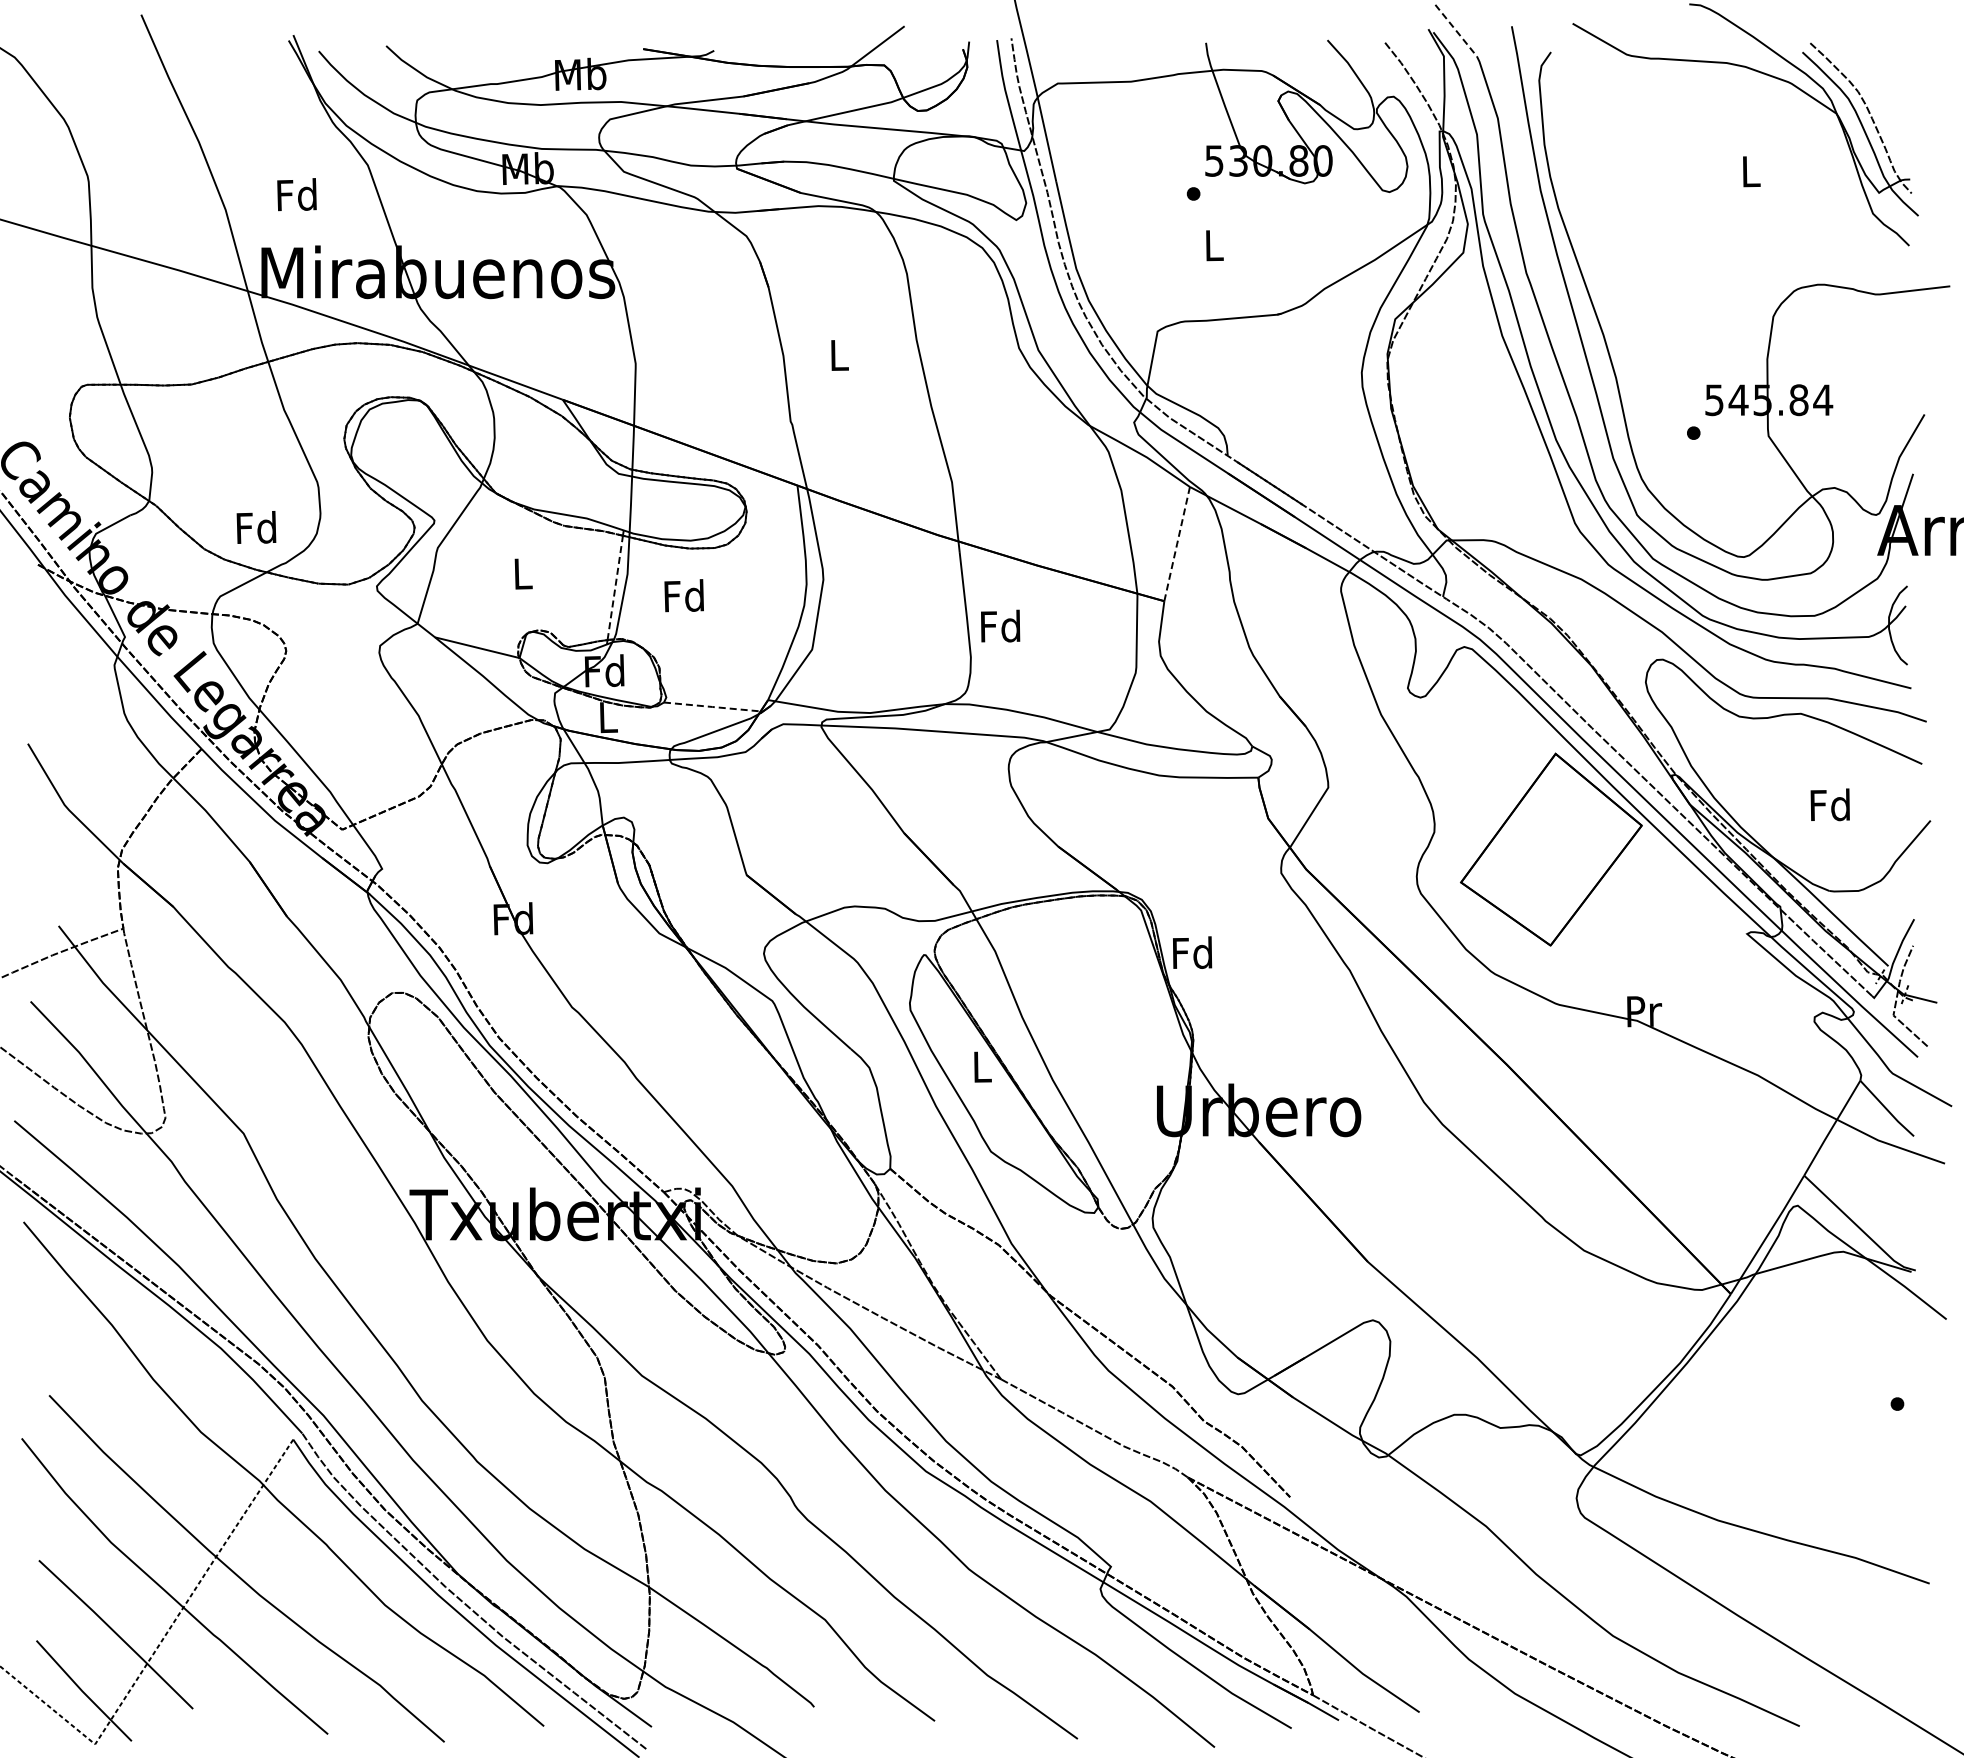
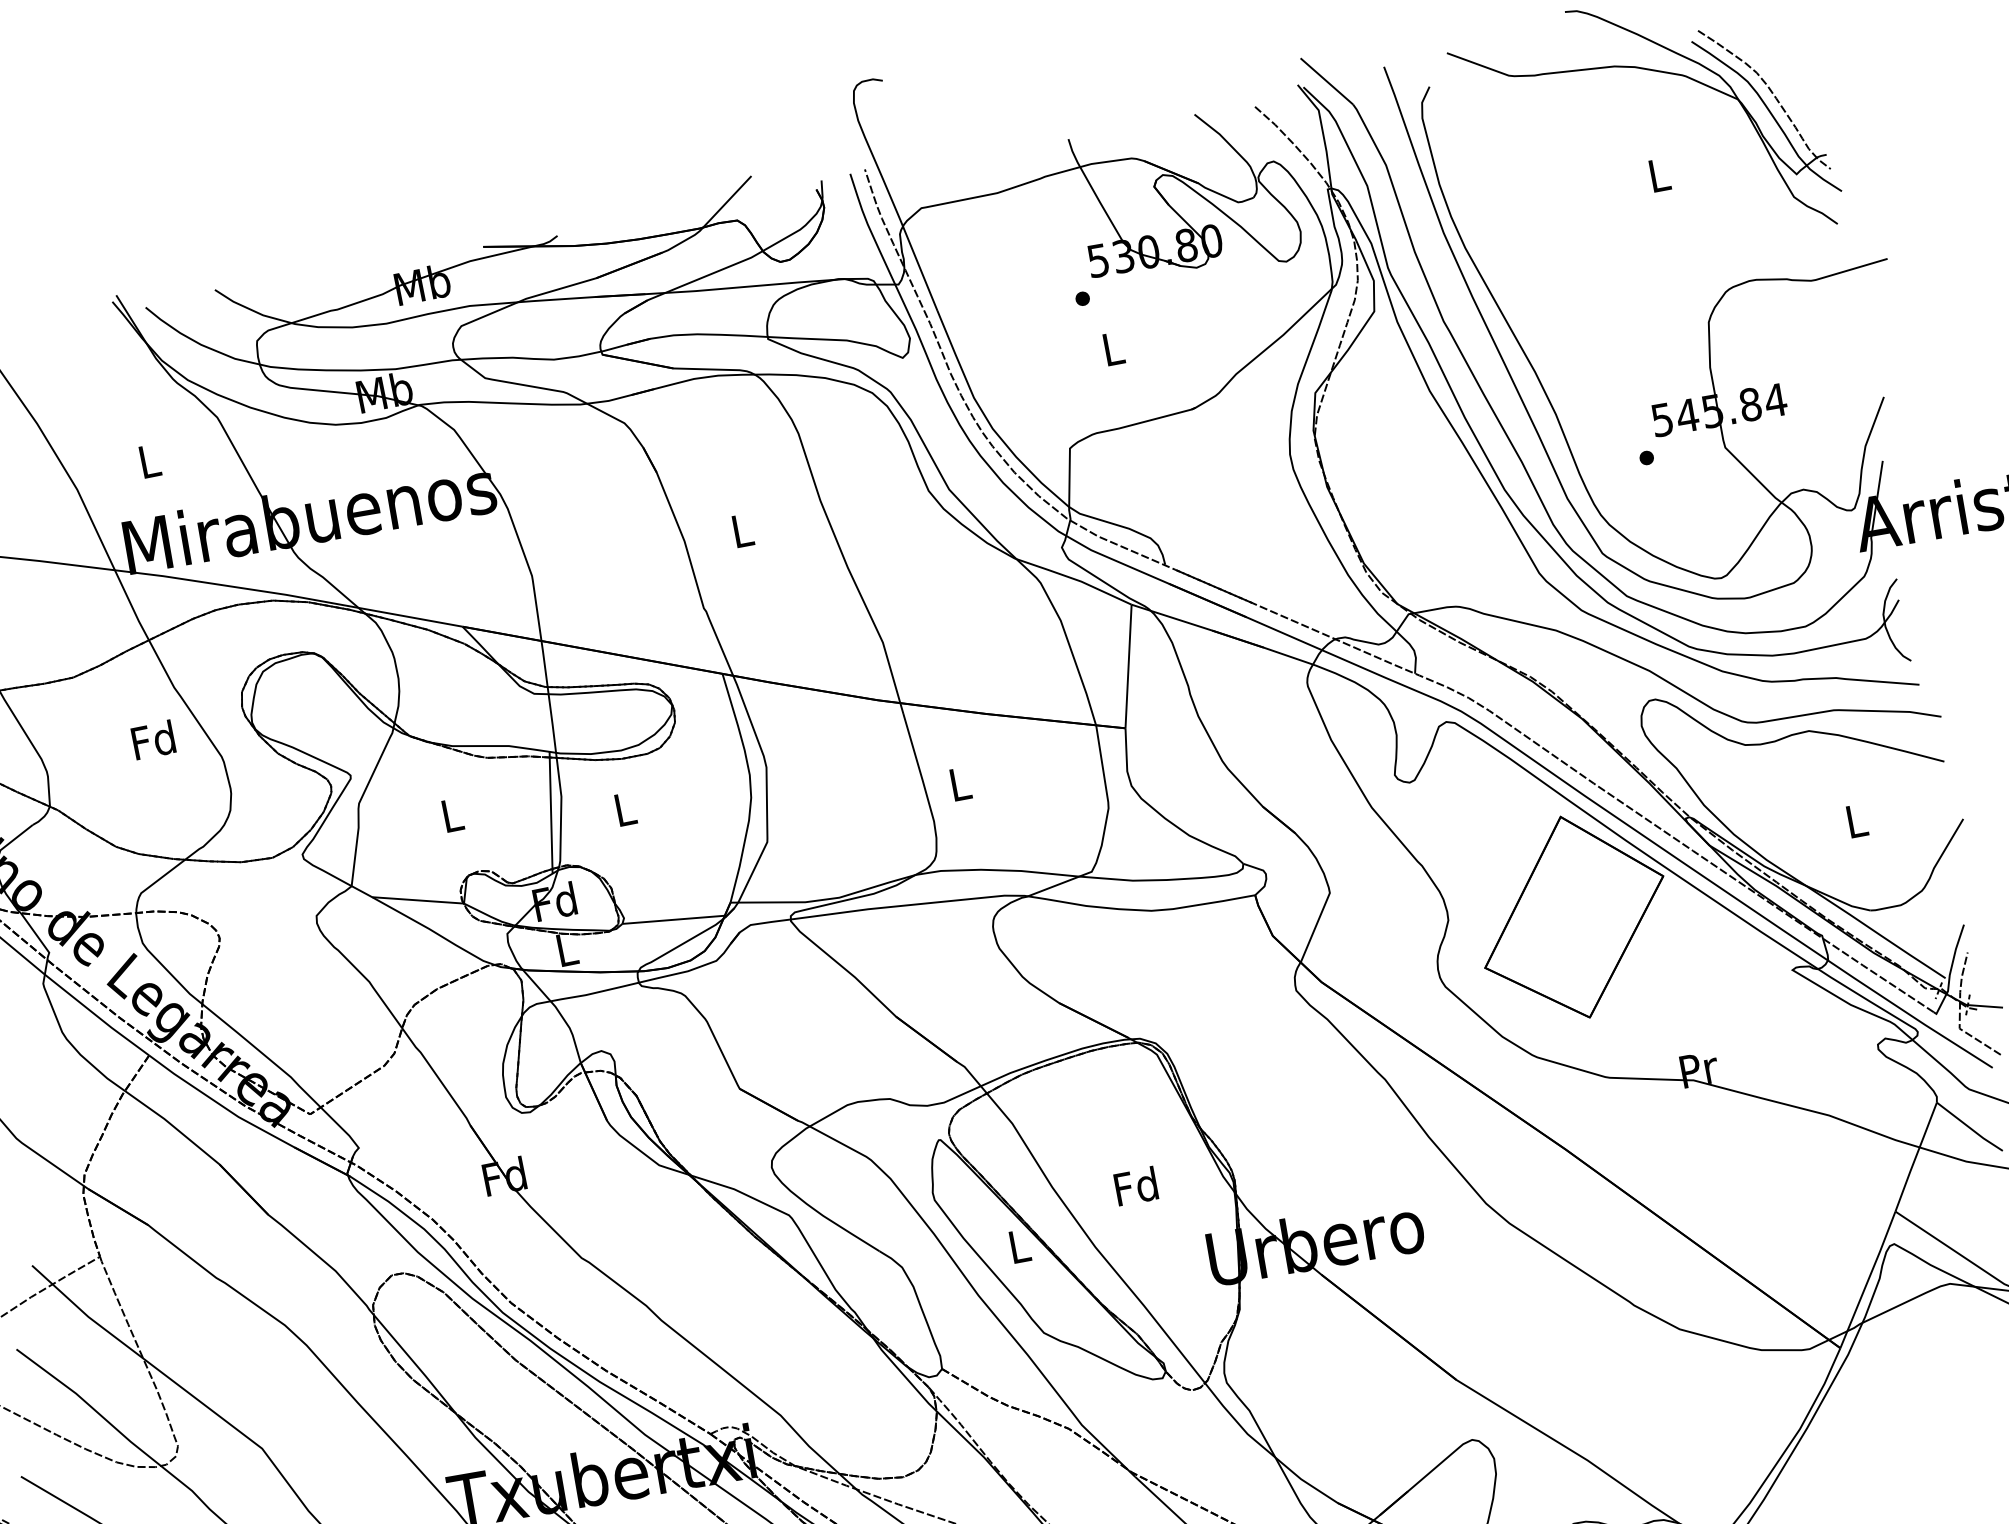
line: (1456, 31) -> (1327, 82), dashed -> solid
text: (296, 194) -> (148, 460), Fd -> L
text: (256, 527) -> (153, 739), moved
line: (1177, 544) -> (1129, 666), dashed -> solid
line: (615, 587) -> (551, 812), dashed -> solid
text: (683, 595) -> (623, 808), Fd -> L
text: (1000, 625) -> (959, 783), Fd -> L
line: (712, 706) -> (673, 919), dashed -> solid
text: (1829, 804) -> (1855, 820), Fd -> L
text: (1192, 952) -> (1136, 1185), moved

